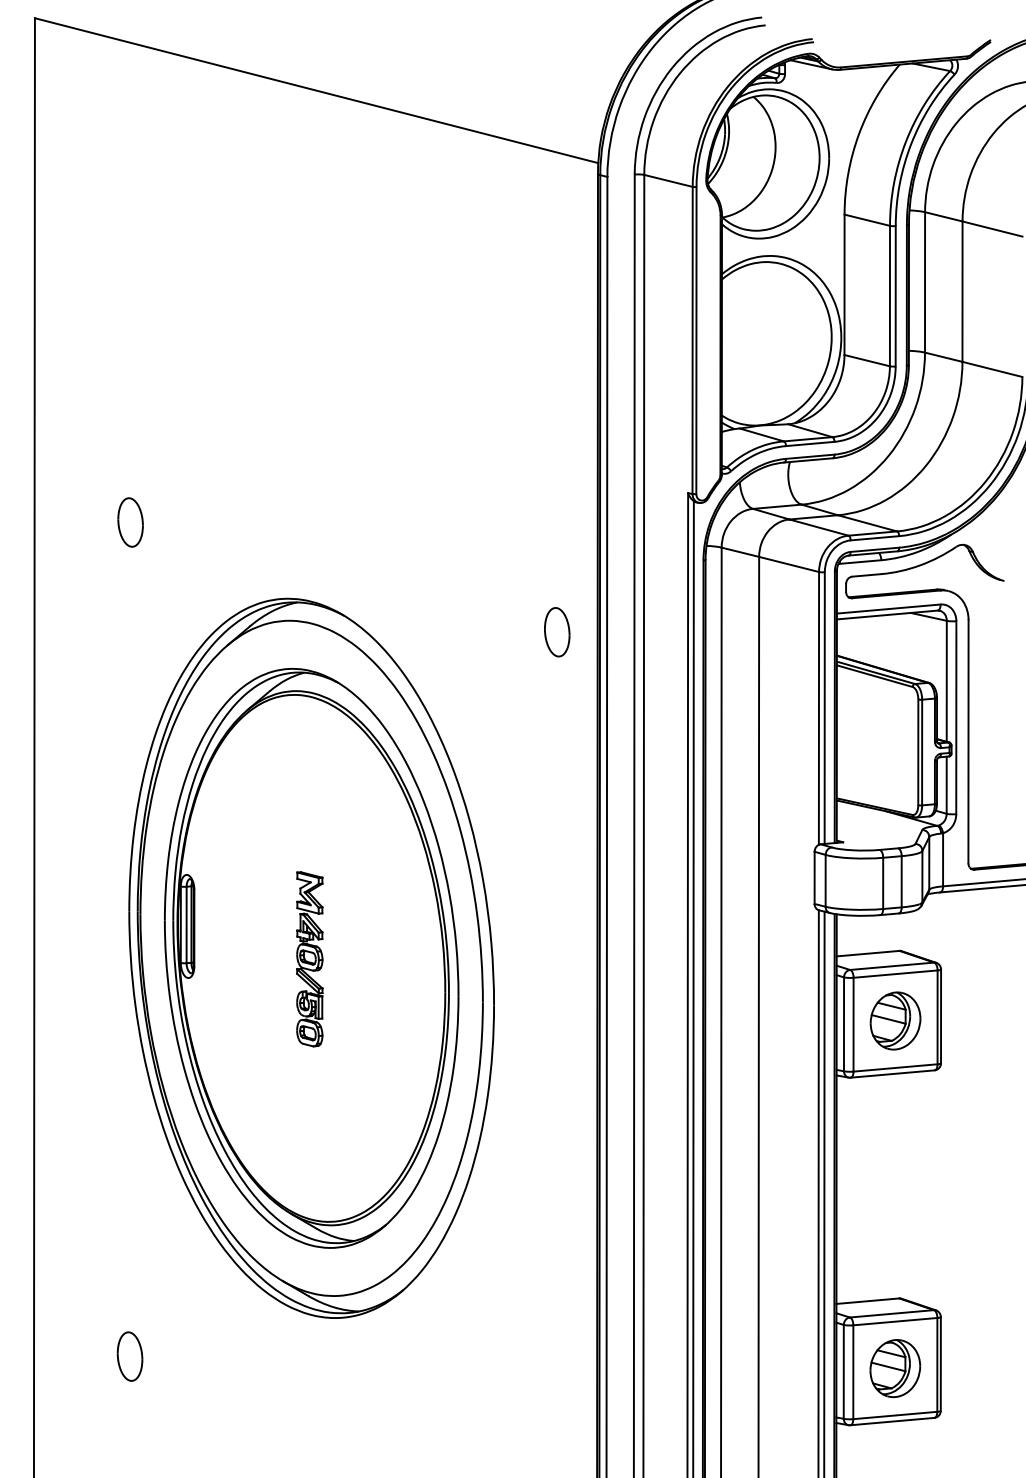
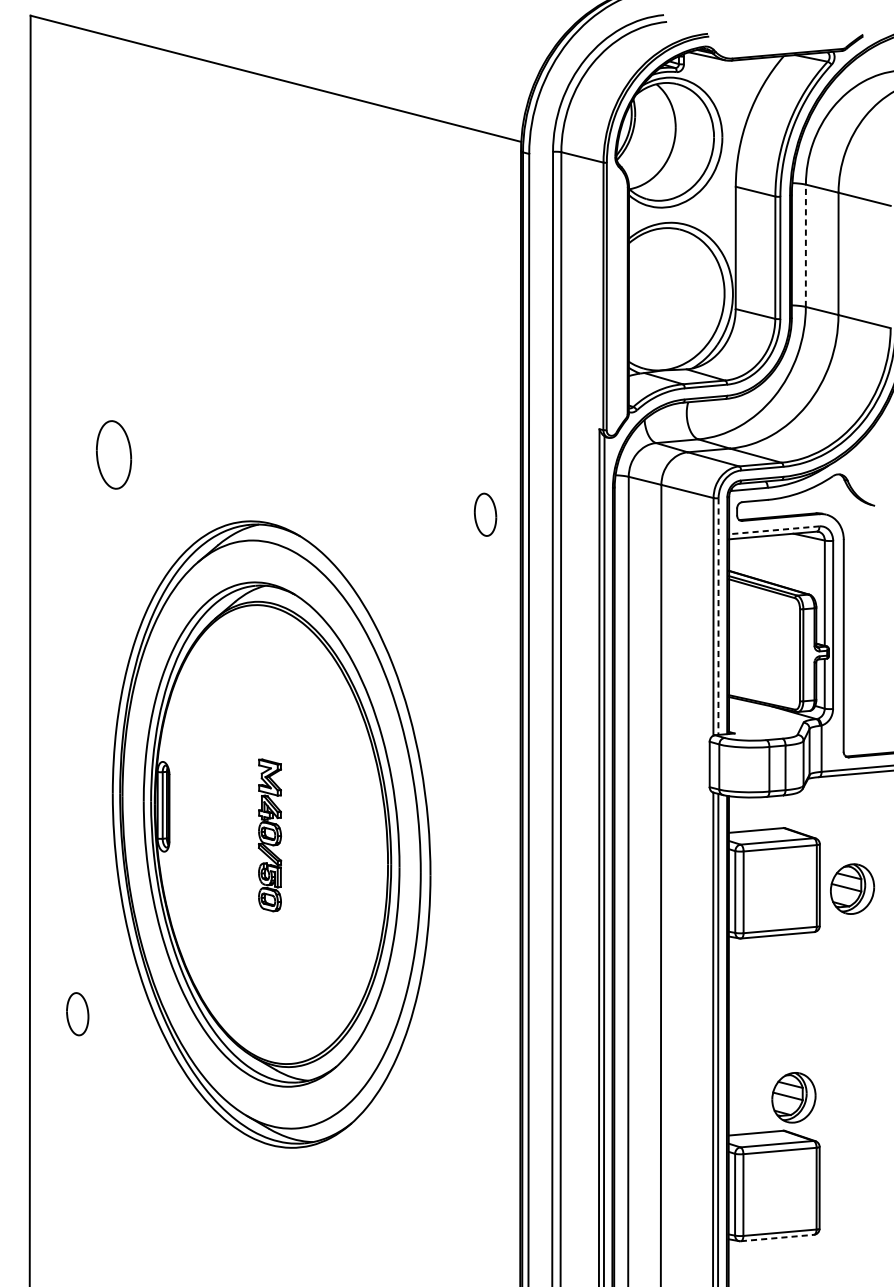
line: (925, 281) -> (806, 245), solid -> dashed
part: (130, 522) -> (113, 454), size x1.6
line: (888, 609) -> (774, 530), solid -> dashed
part: (557, 632) -> (485, 515), moved
line: (824, 708) -> (718, 616), solid -> dashed
part: (895, 1020) -> (852, 888), moved
part: (129, 1356) -> (77, 1014), moved
part: (895, 1368) -> (794, 1097), moved
line: (892, 1421) -> (777, 1237), solid -> dashed

